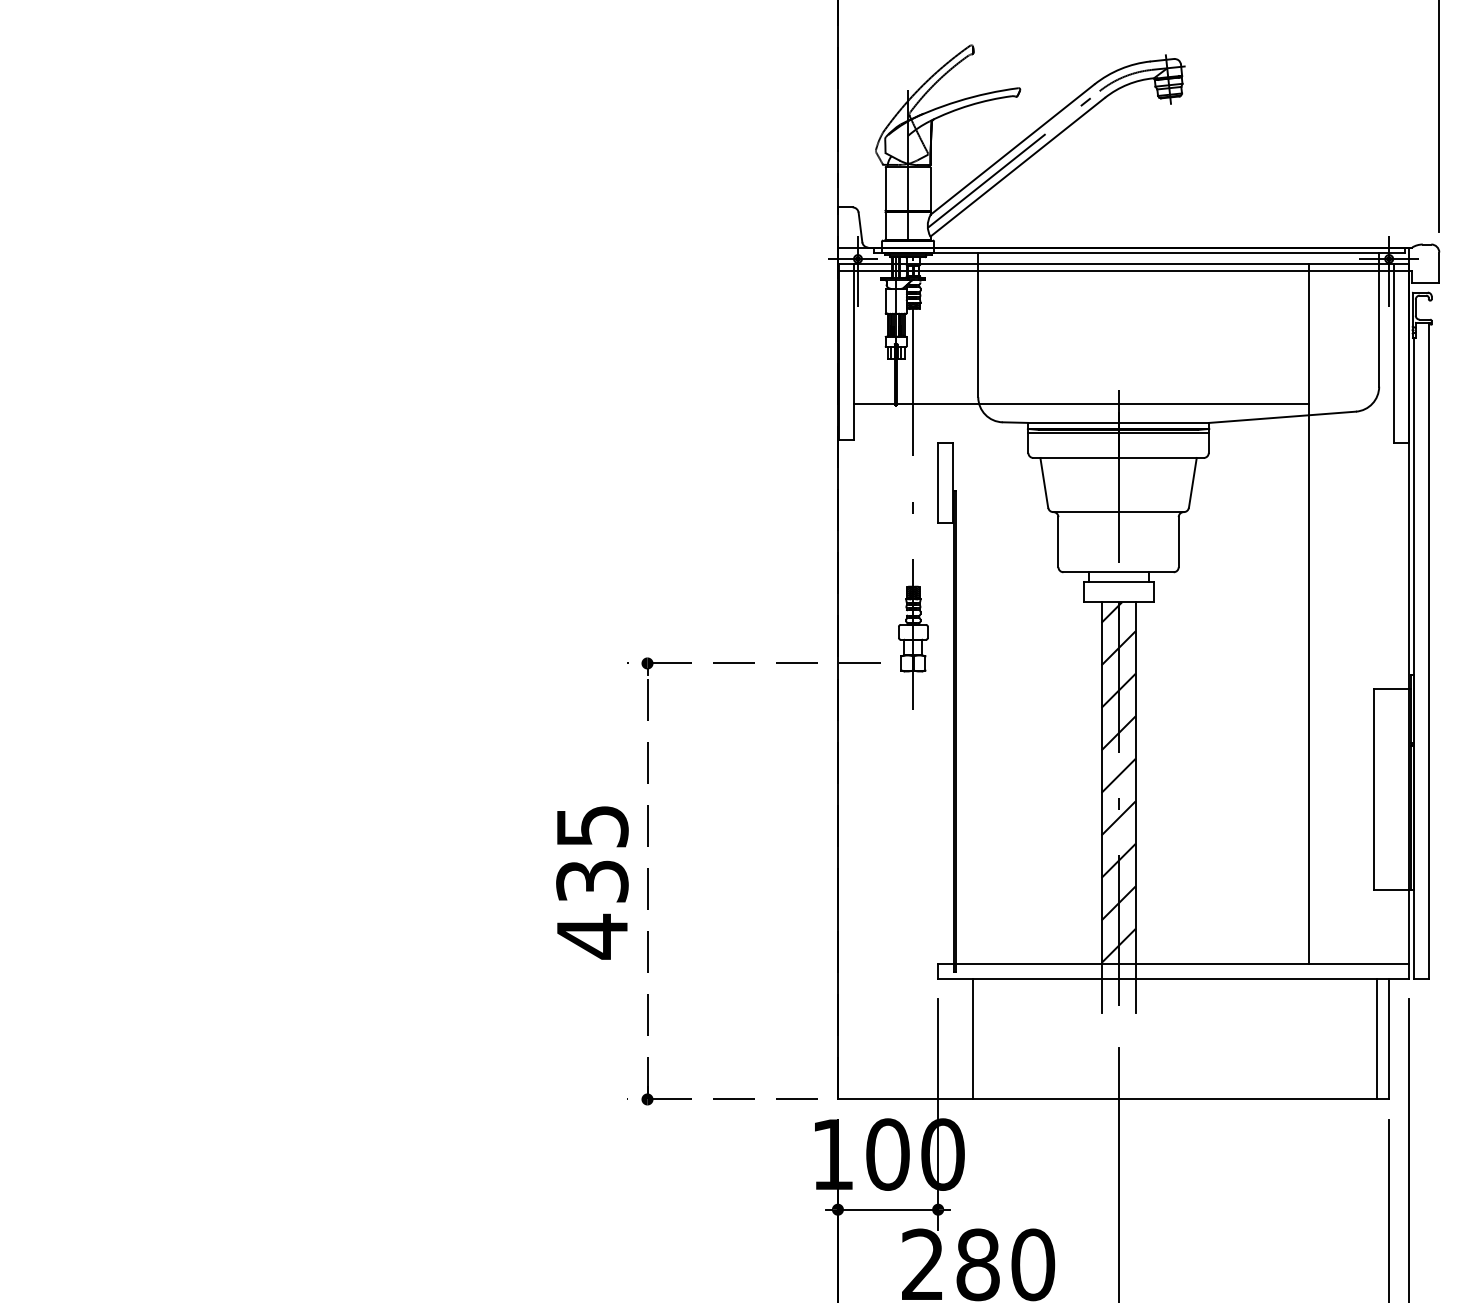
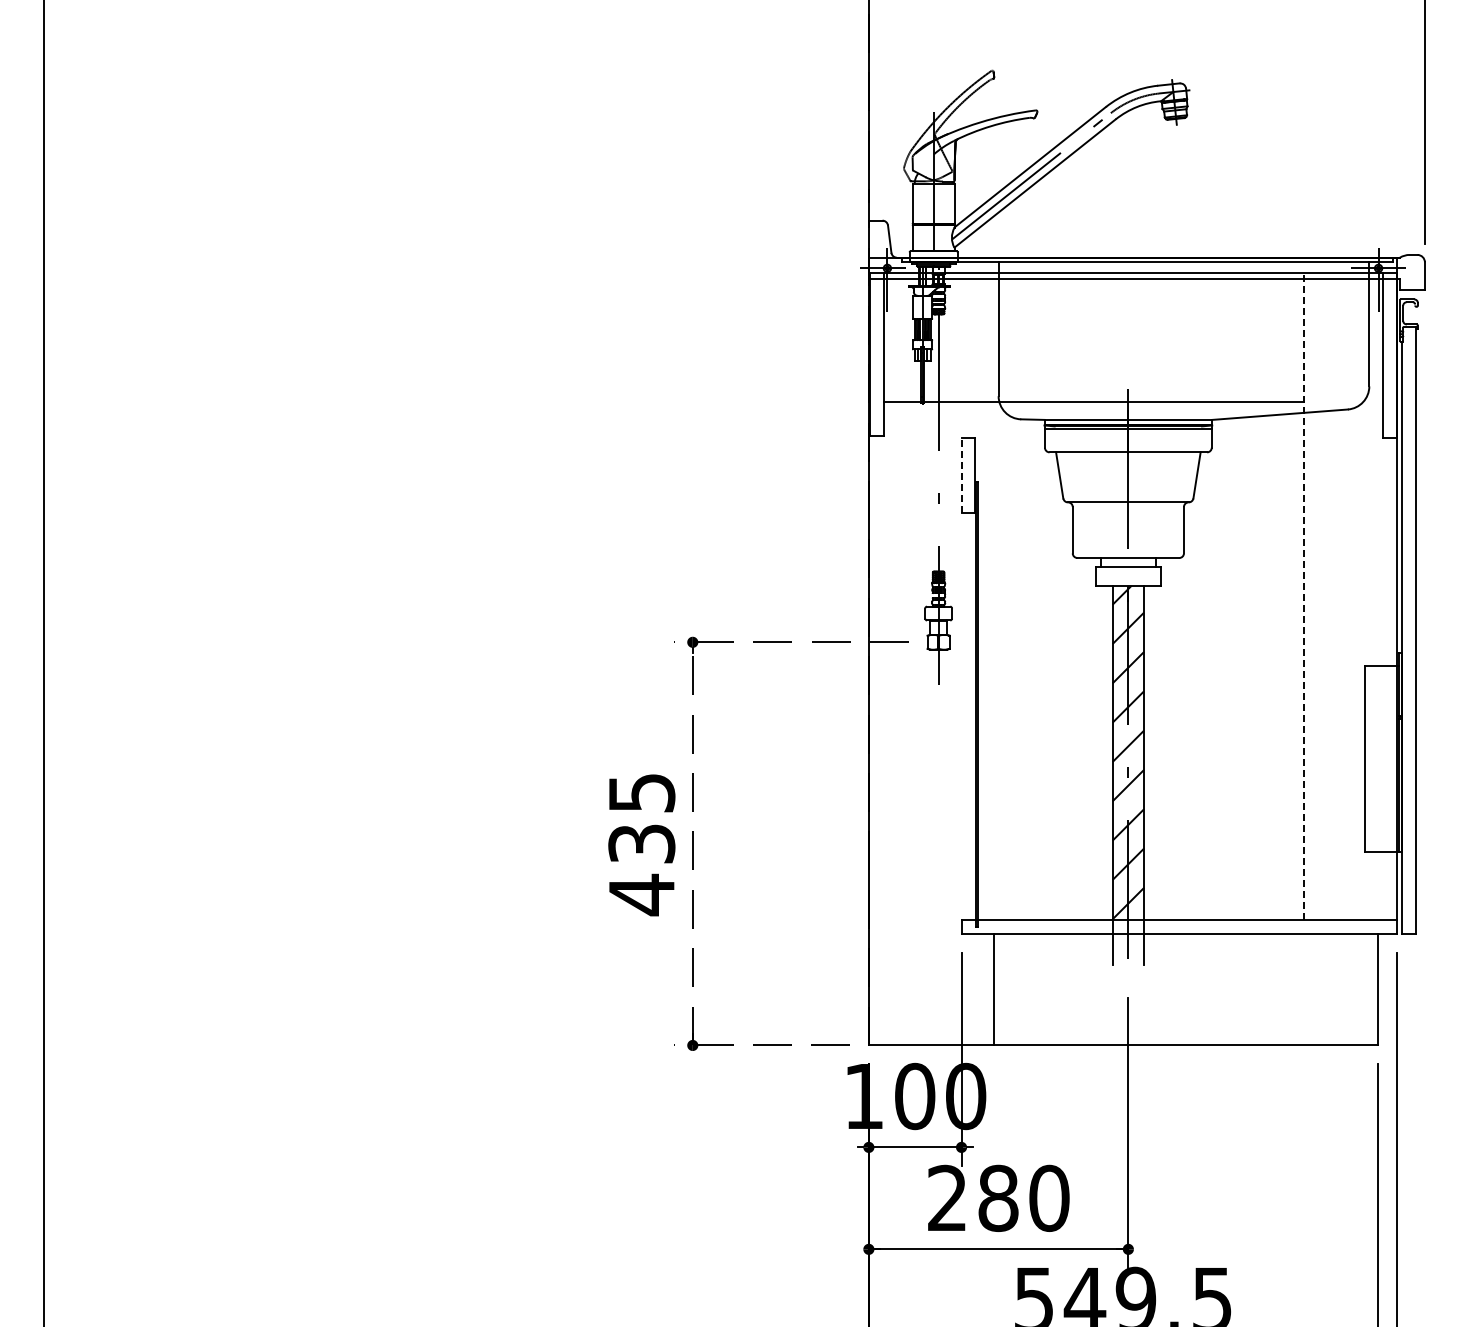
line: (938, 483) -> (961, 475), solid -> dashed
line: (1309, 613) -> (1304, 596), solid -> dashed
line: (1377, 1038) -> (1367, 989), removed

